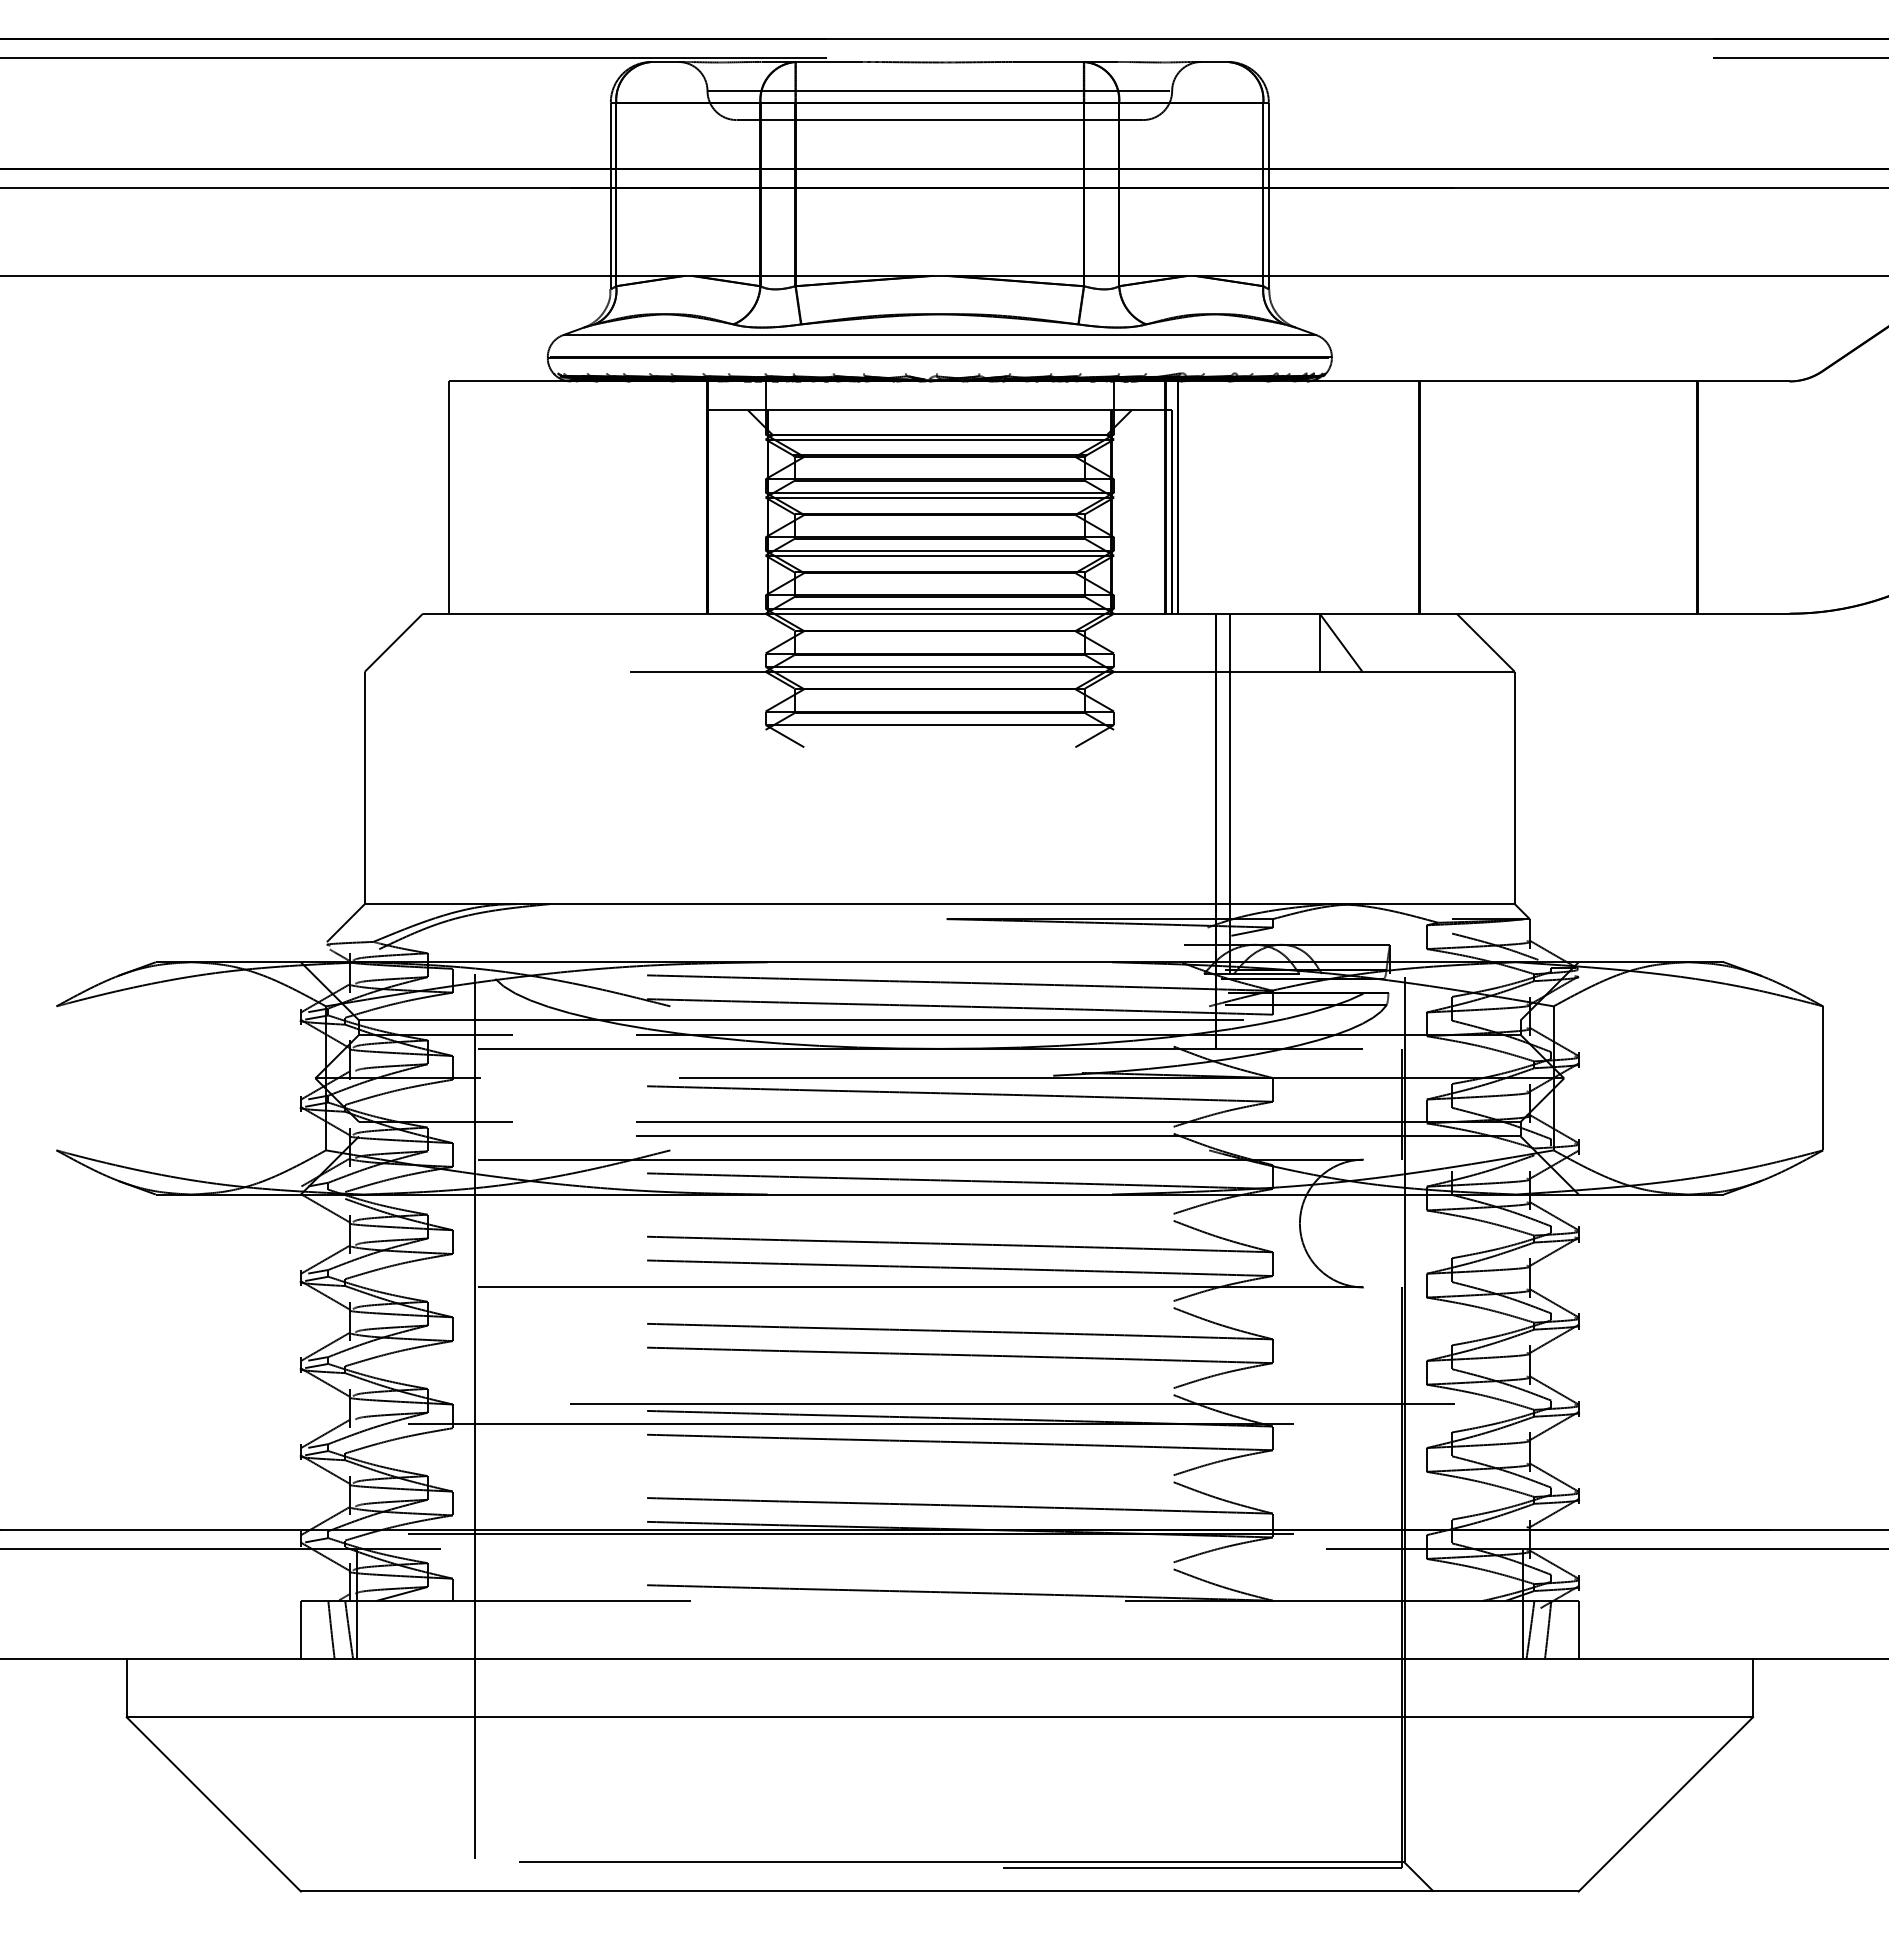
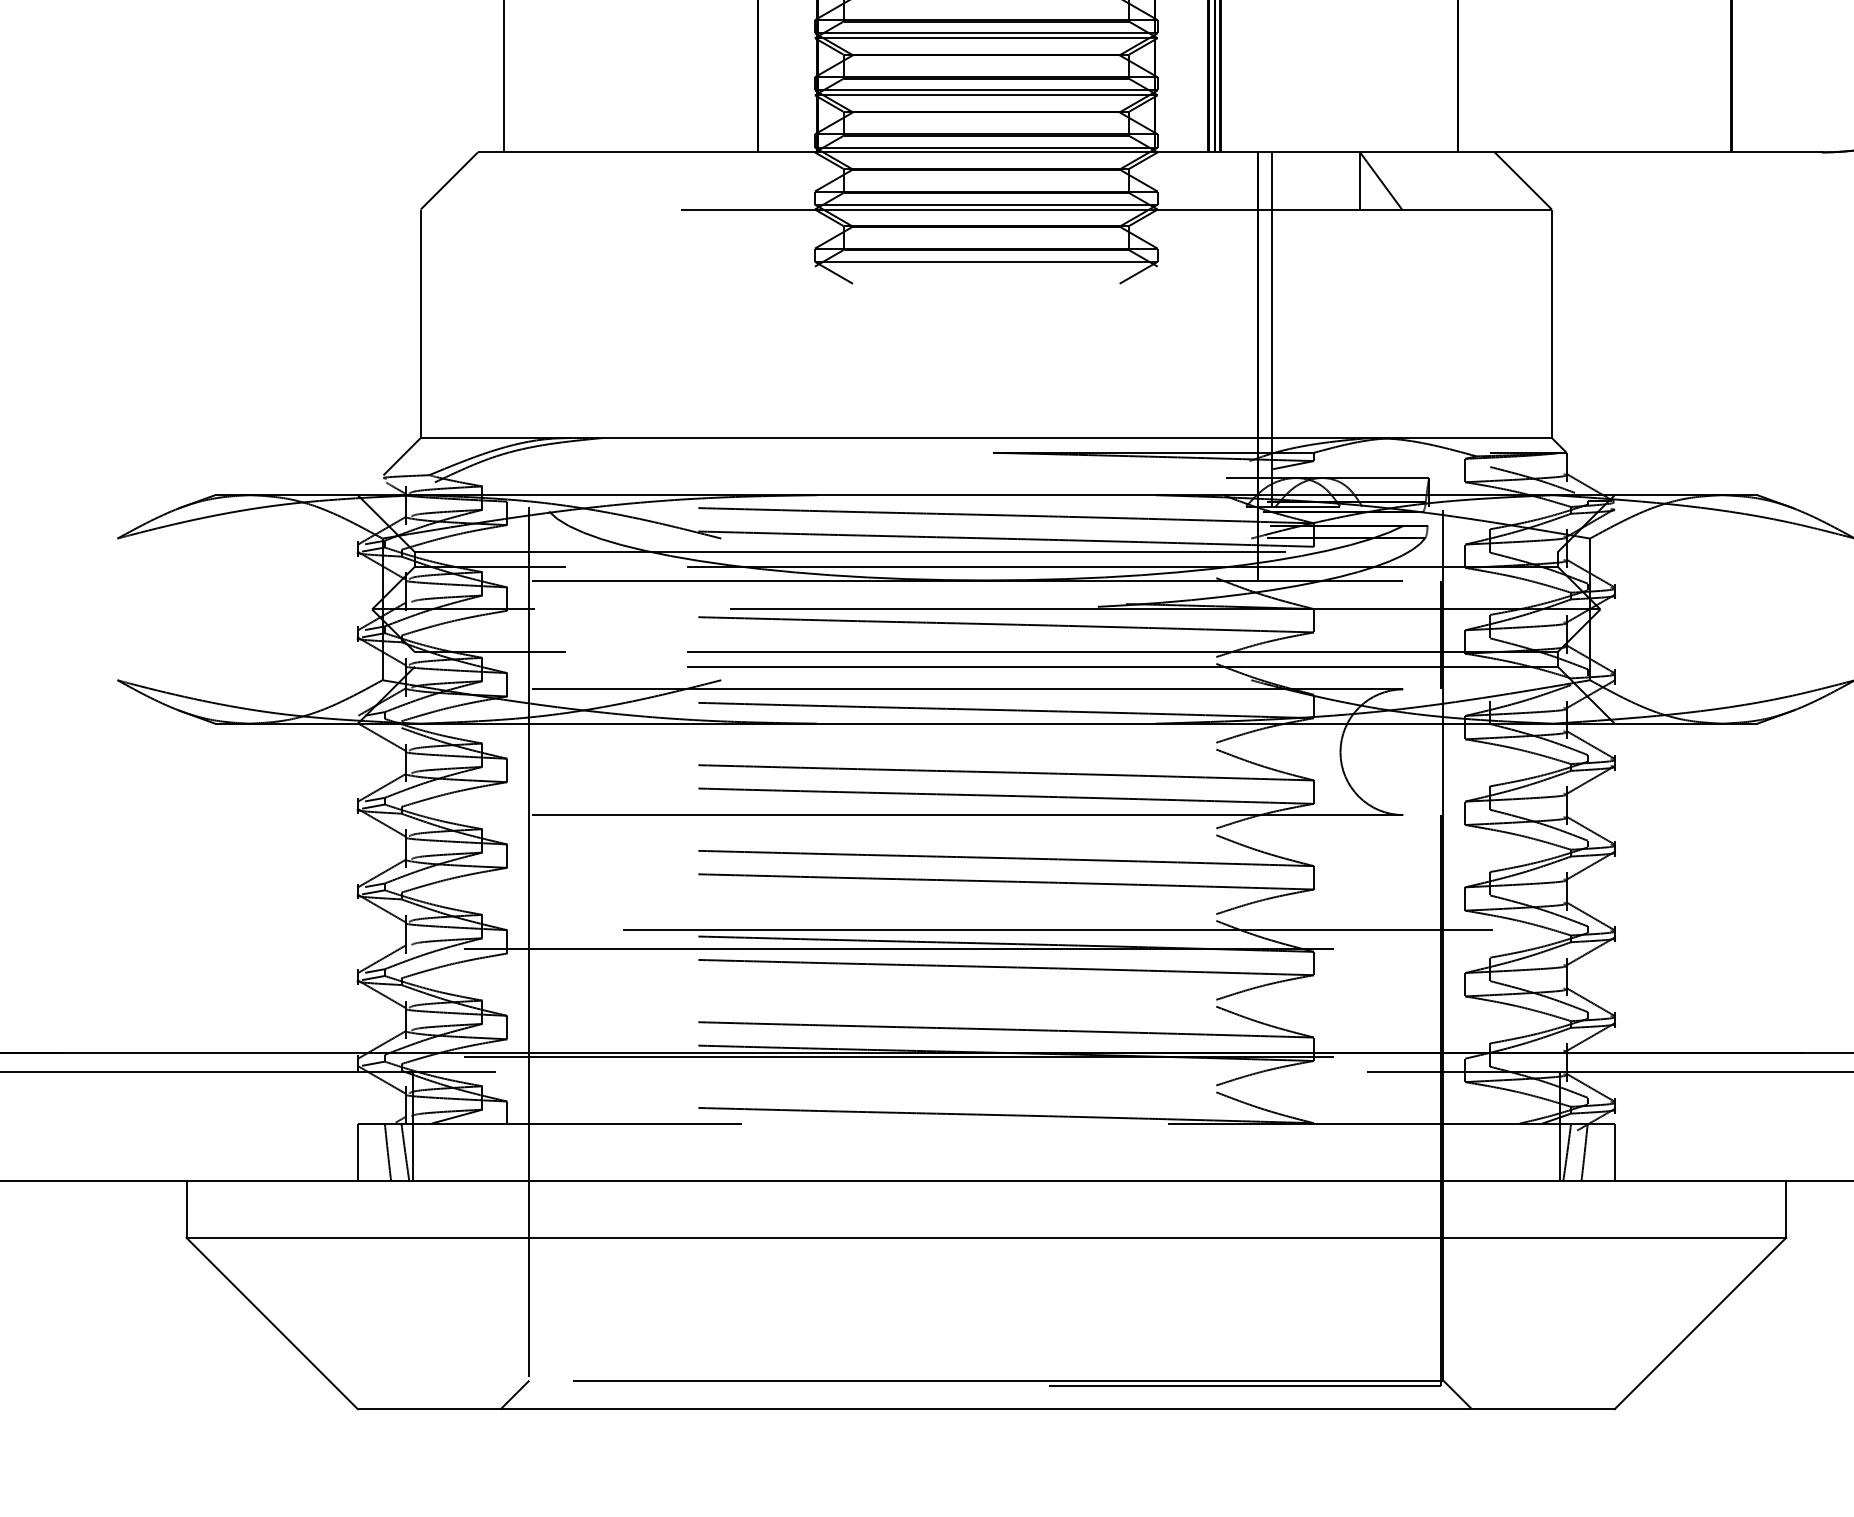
line: (460, 1876) -> (514, 1394), added

